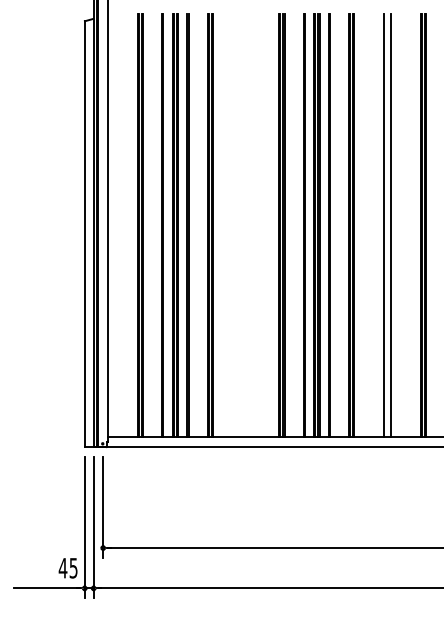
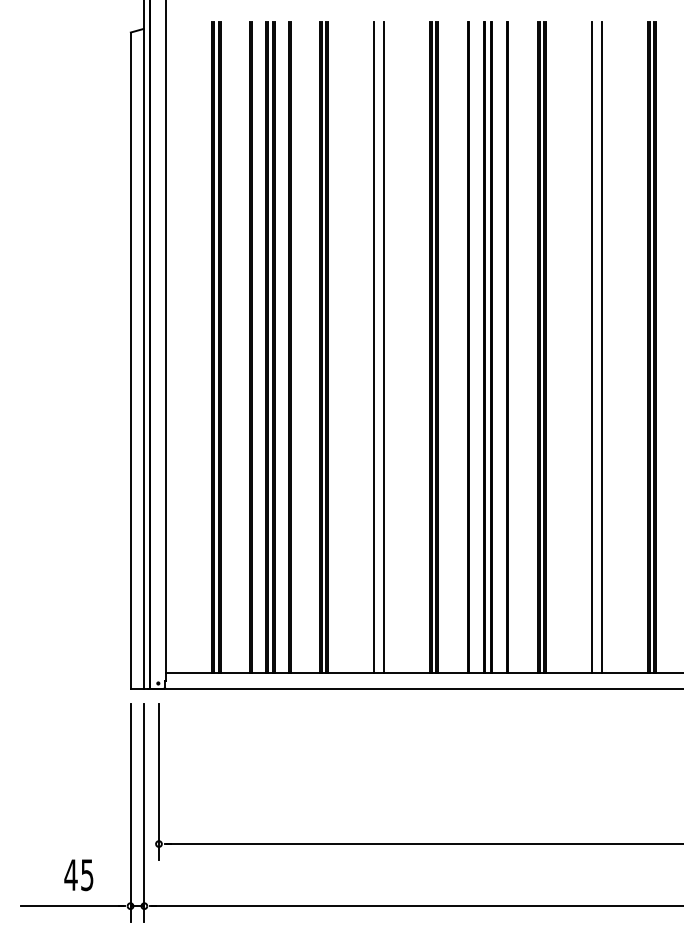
line: (243, 225) -> (375, 347), added
line: (249, 225) -> (384, 347), added
text: (67, 568) -> (77, 875), moved

